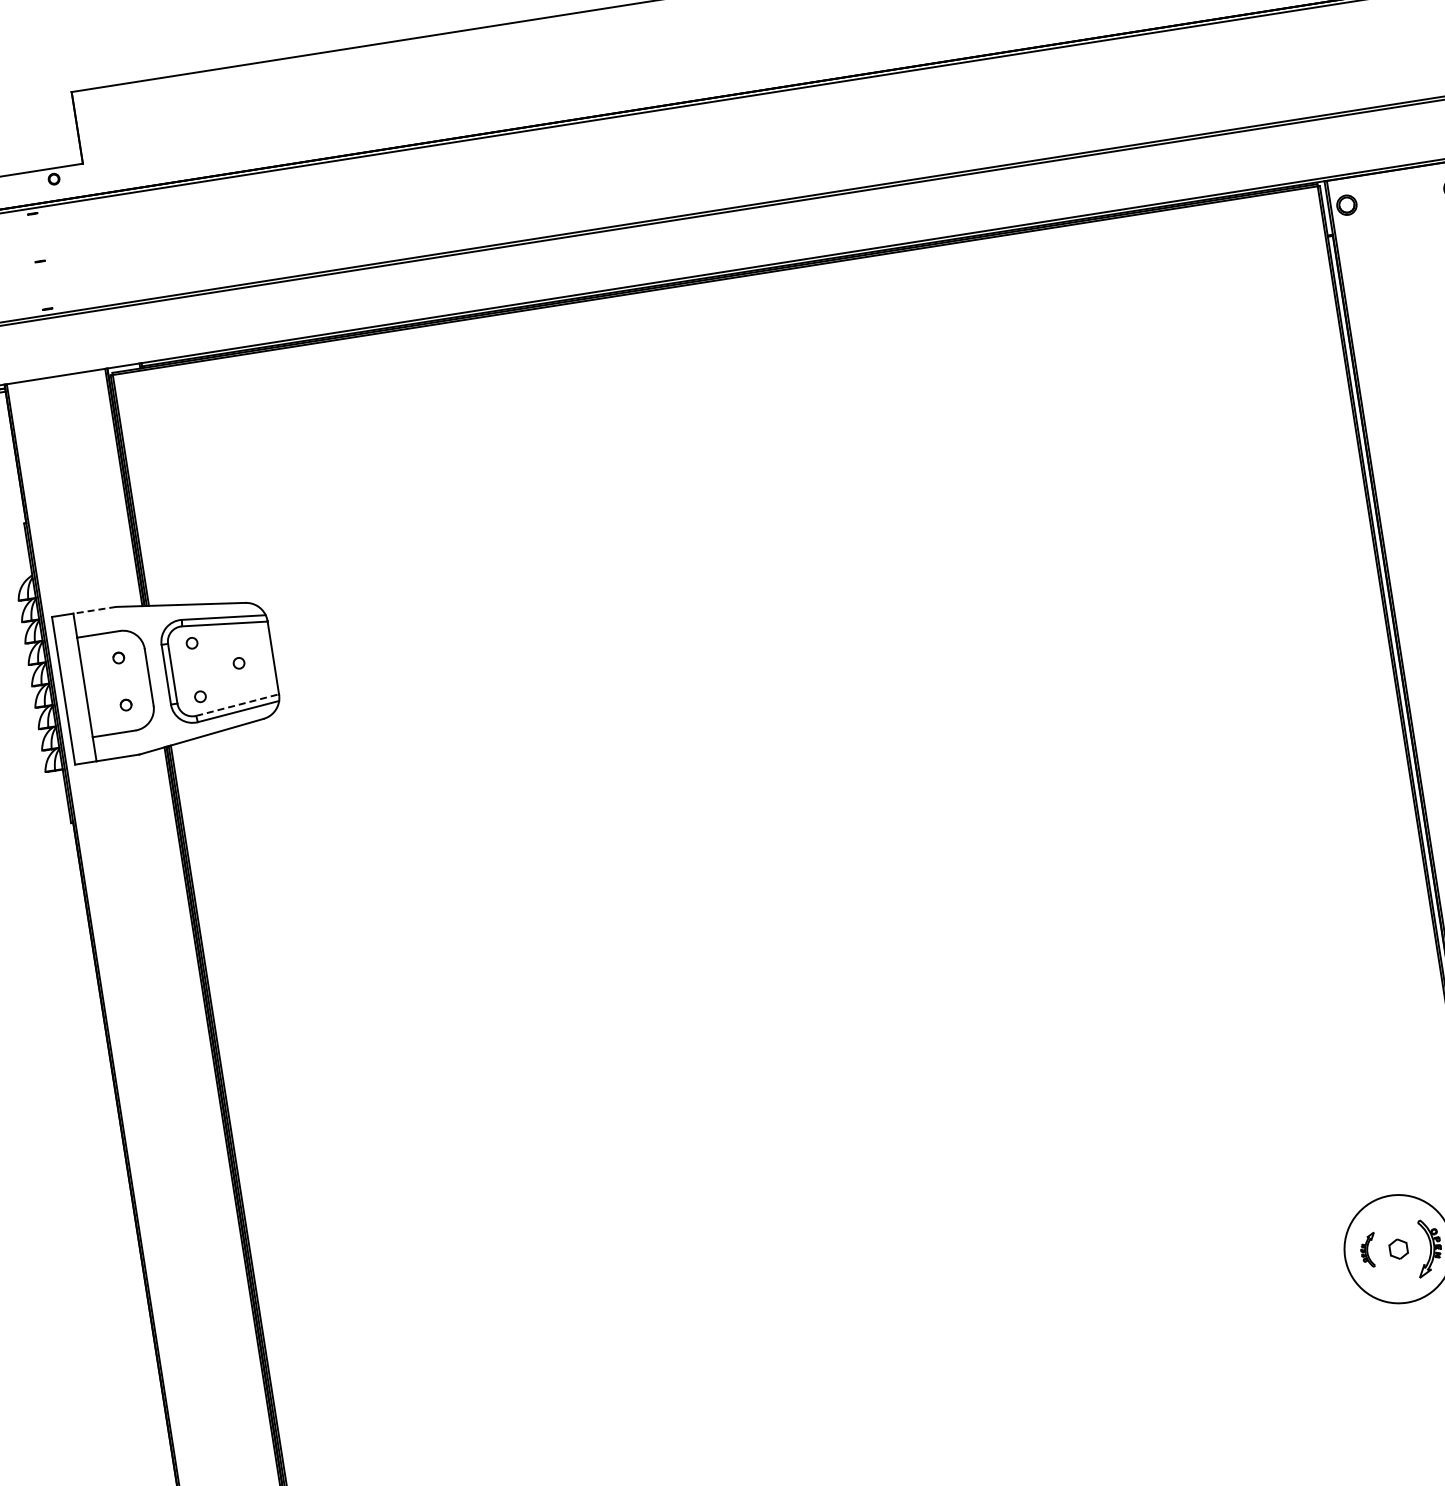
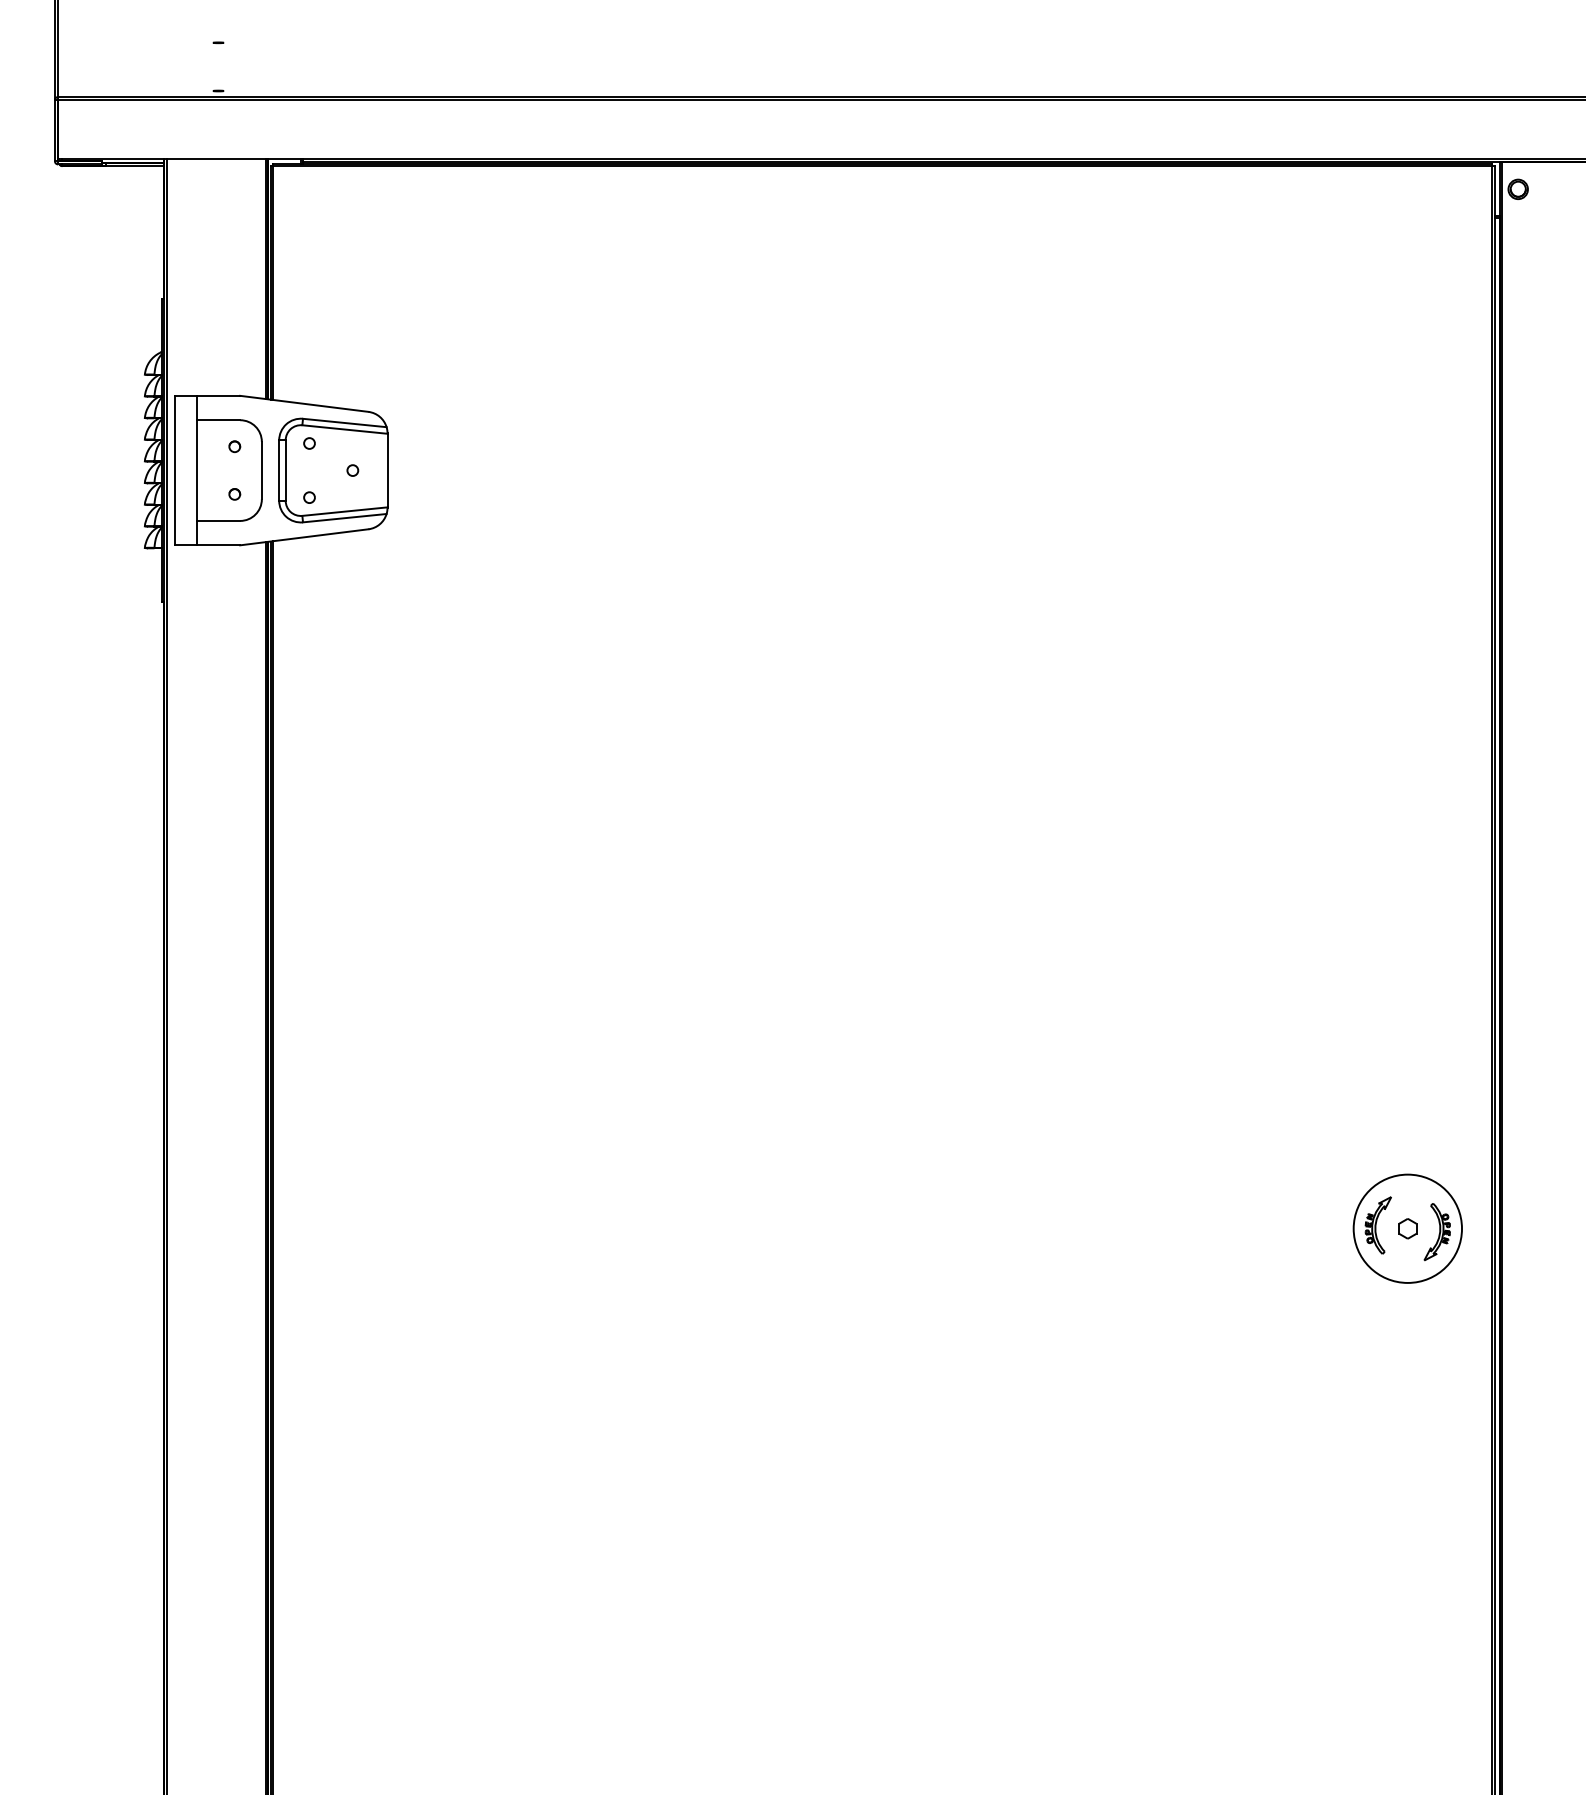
line: (94, 609) -> (218, 395), dashed -> solid
line: (237, 705) -> (344, 511), dashed -> solid
part: (1368, 1250) -> (1377, 1225), size x1.67

